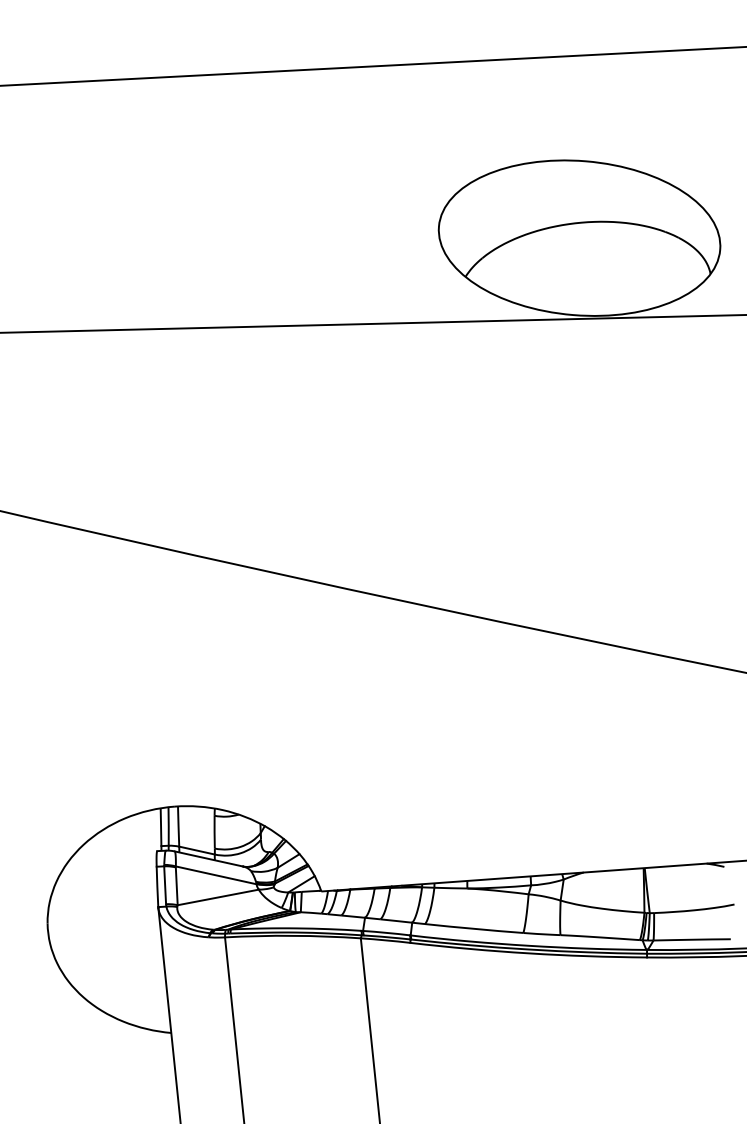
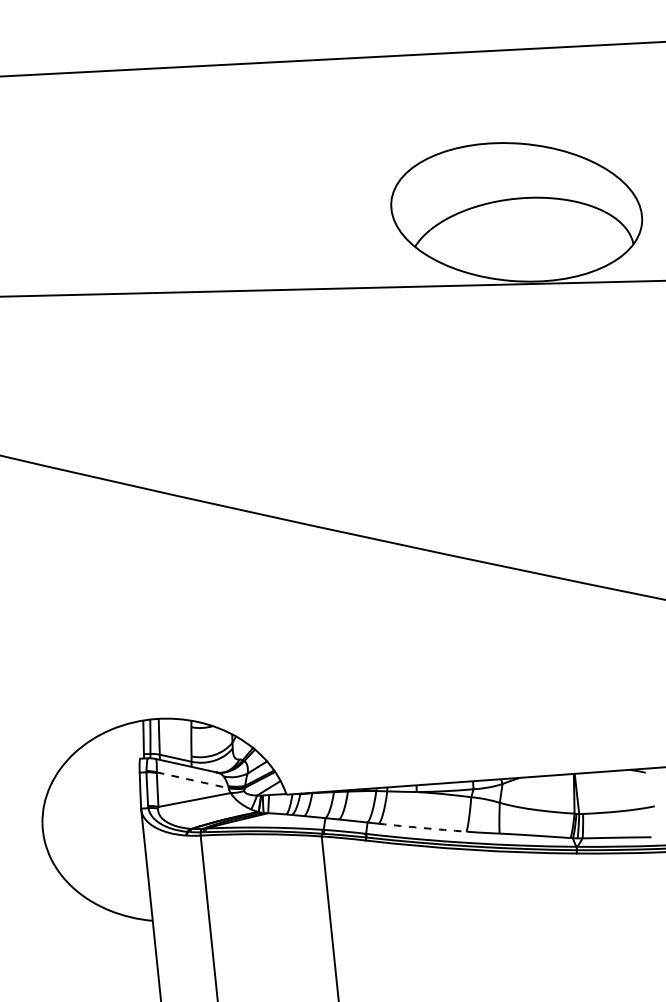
line: (216, 875) -> (193, 780), solid -> dashed
arc: (474, 928) -> (423, 827), solid -> dashed

